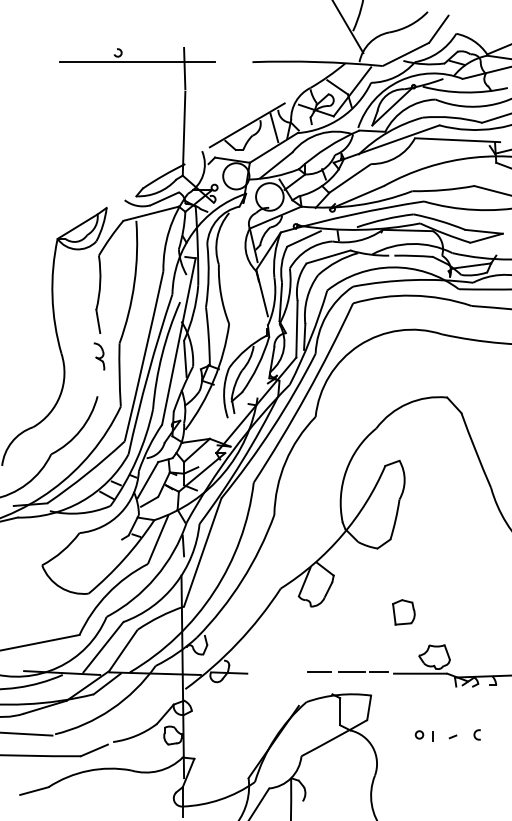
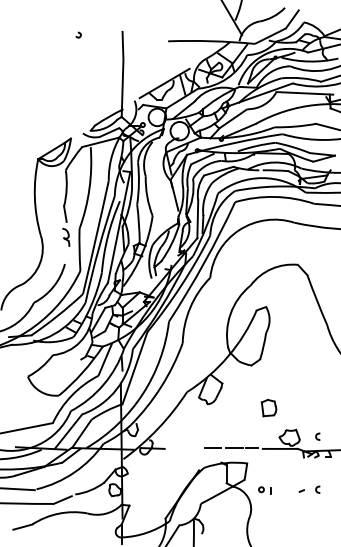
line: (137, 62) -> (91, 41), removed
arc: (476, 655) -> (317, 436), added
part: (424, 736) -> (264, 490), moved

